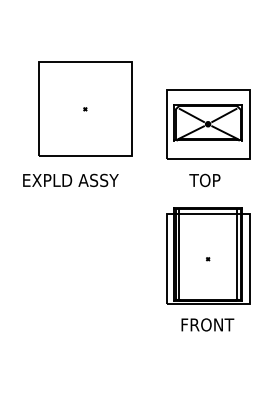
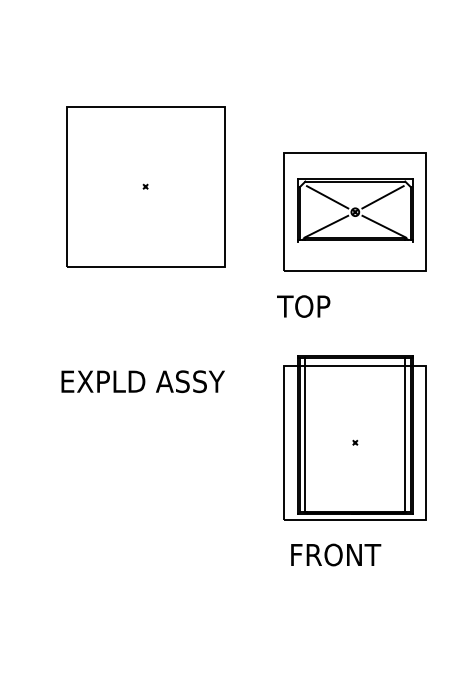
text: (70, 180) -> (142, 381), moved
text: (204, 180) -> (303, 306), moved
text: (207, 324) -> (335, 554), moved

